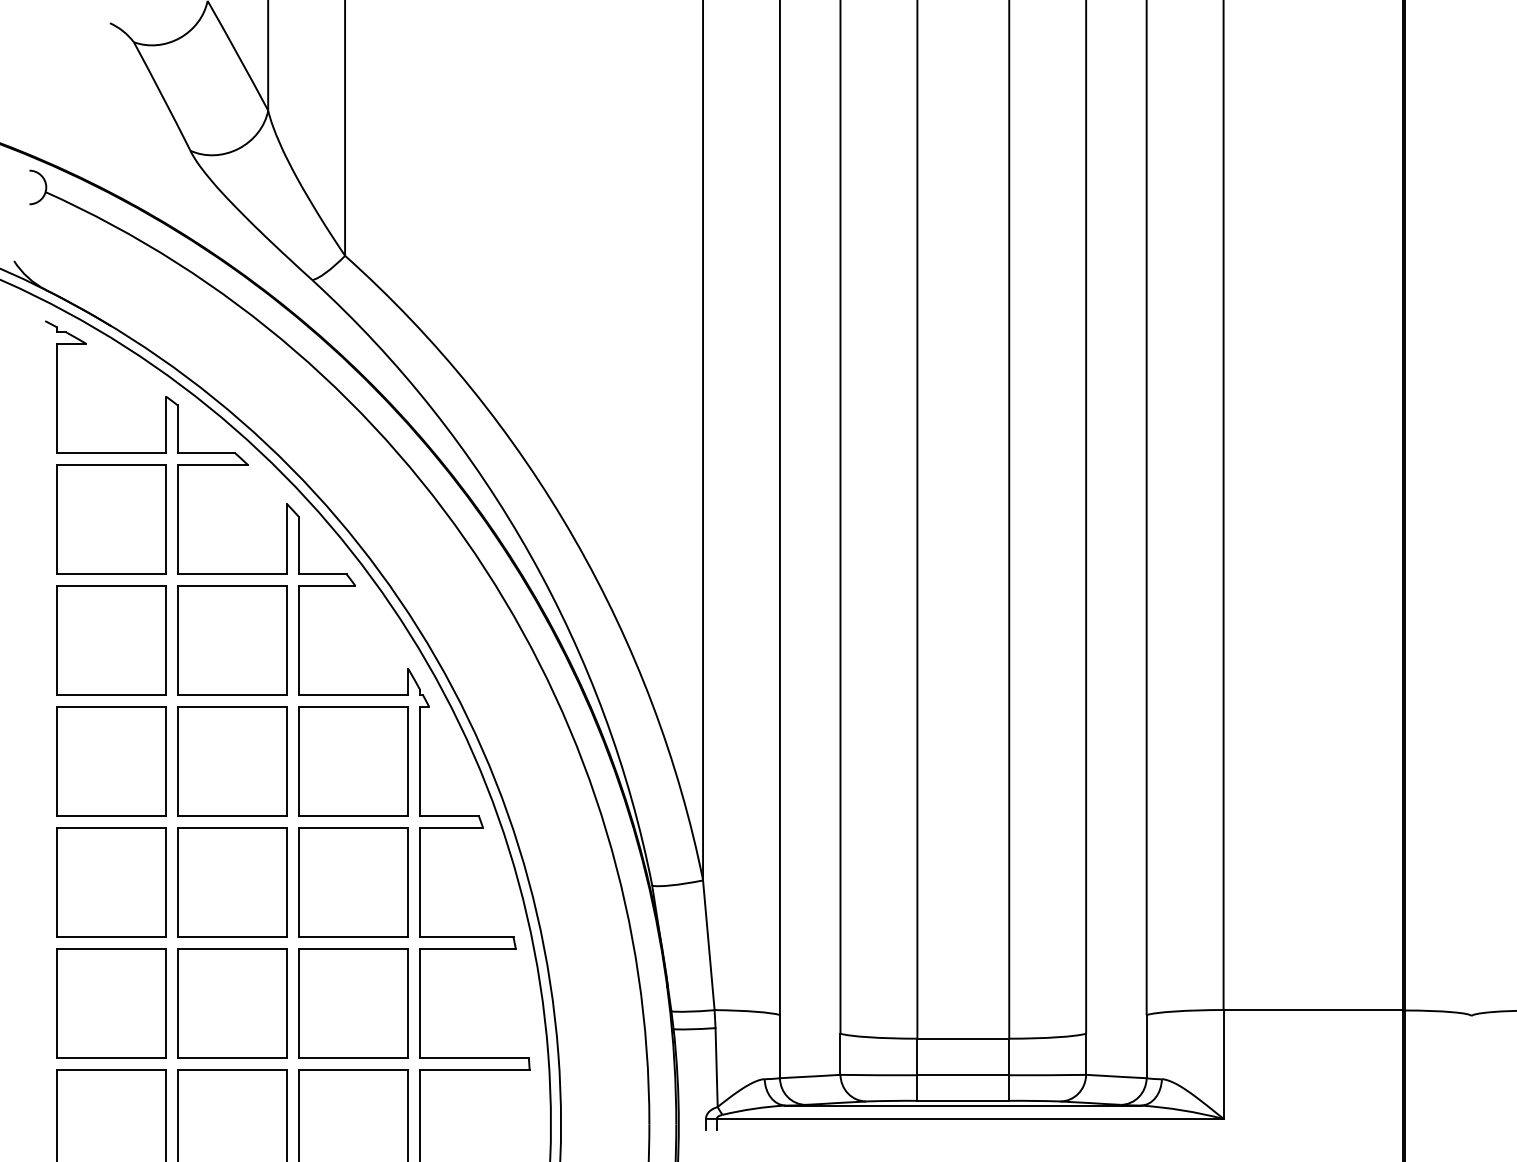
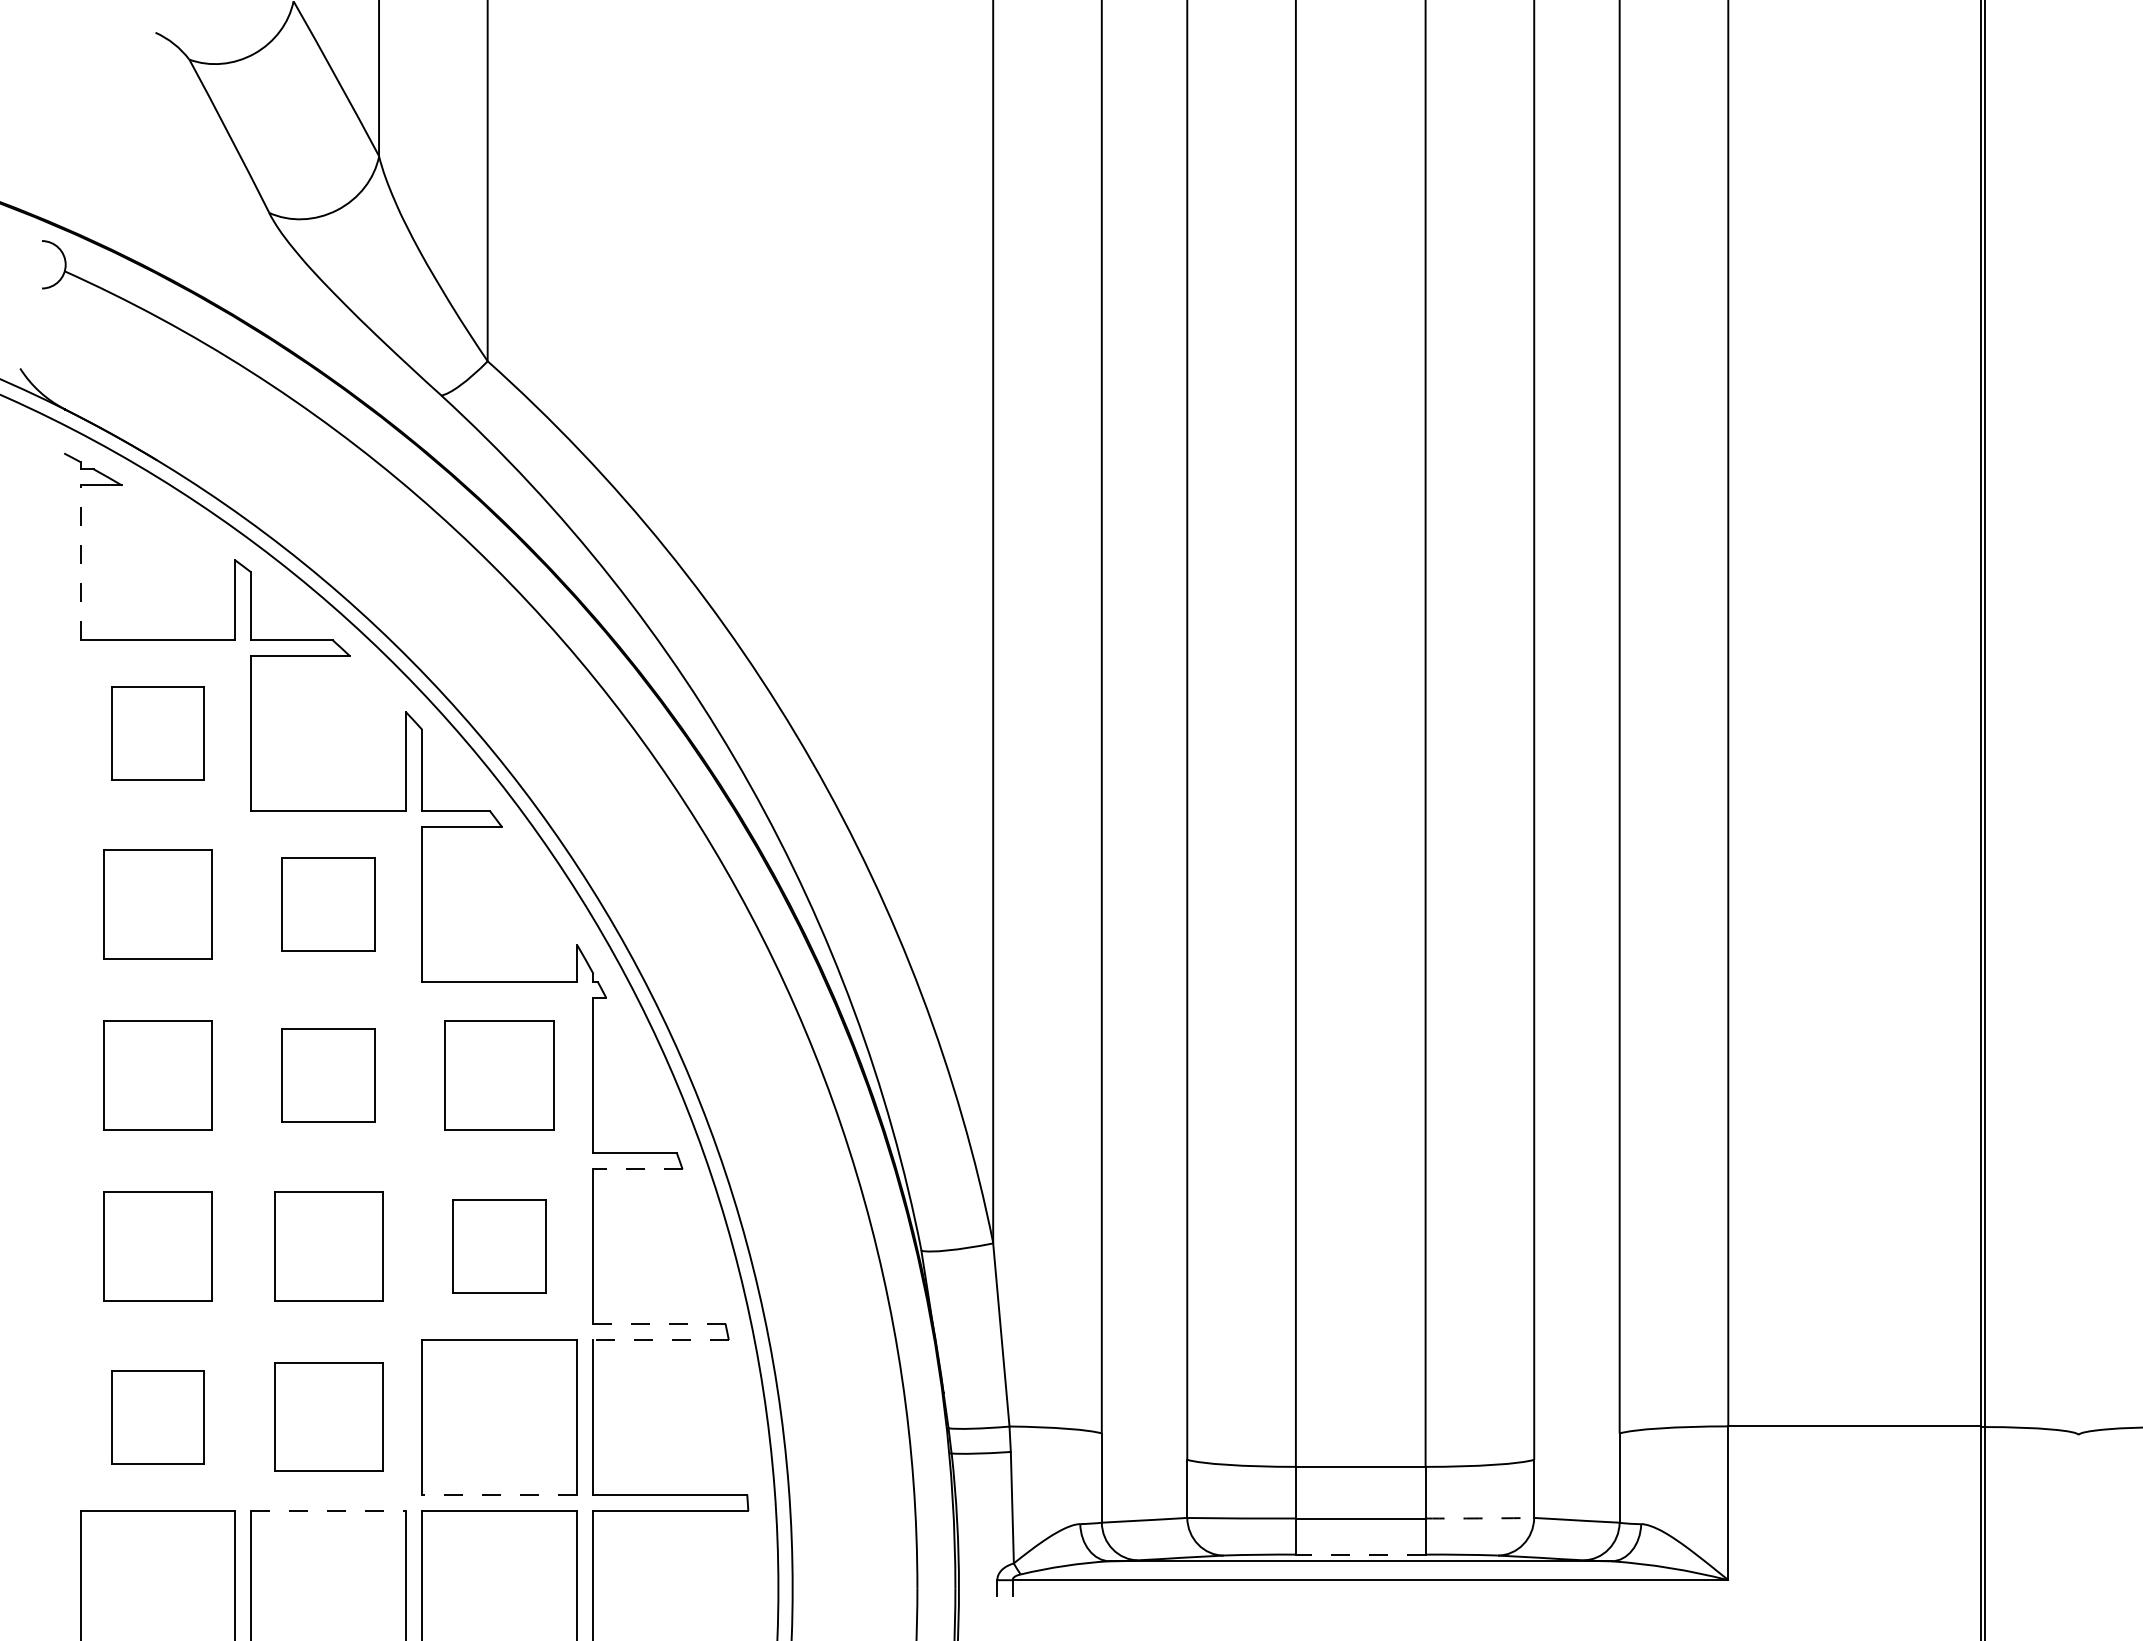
line: (56, 398) -> (80, 562), solid -> dashed
part: (111, 519) -> (157, 733), size x0.6
part: (111, 640) -> (157, 904), size x0.7
part: (232, 640) -> (328, 904), size x0.6
part: (111, 761) -> (157, 1075), size x0.7
part: (232, 761) -> (328, 1075), size x0.6
part: (353, 761) -> (499, 1075), size x0.7
line: (451, 827) -> (637, 1168), solid -> dashed
part: (111, 882) -> (157, 1246), size x0.7
part: (232, 882) -> (328, 1246), size x0.7
part: (353, 882) -> (499, 1246), size x0.6
line: (466, 937) -> (658, 1323), solid -> dashed
line: (468, 948) -> (661, 1339), solid -> dashed
part: (111, 1003) -> (157, 1417), size x0.6
part: (232, 1003) -> (328, 1417), size x0.7
line: (353, 1058) -> (499, 1494), solid -> dashed
line: (233, 1069) -> (329, 1510), solid -> dashed
arc: (1047, 1075) -> (1479, 1518), solid -> dashed
line: (963, 1100) -> (1360, 1554), solid -> dashed

